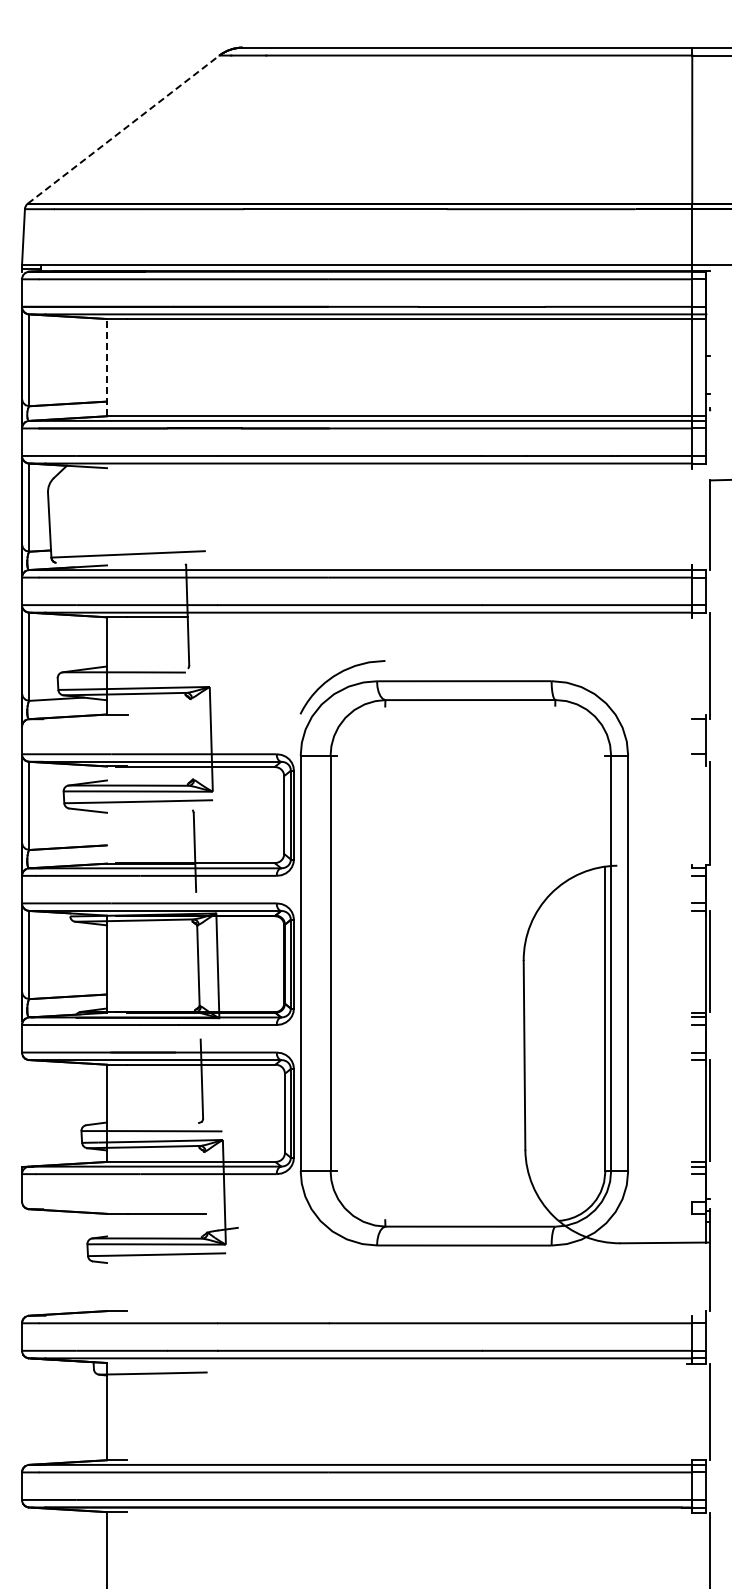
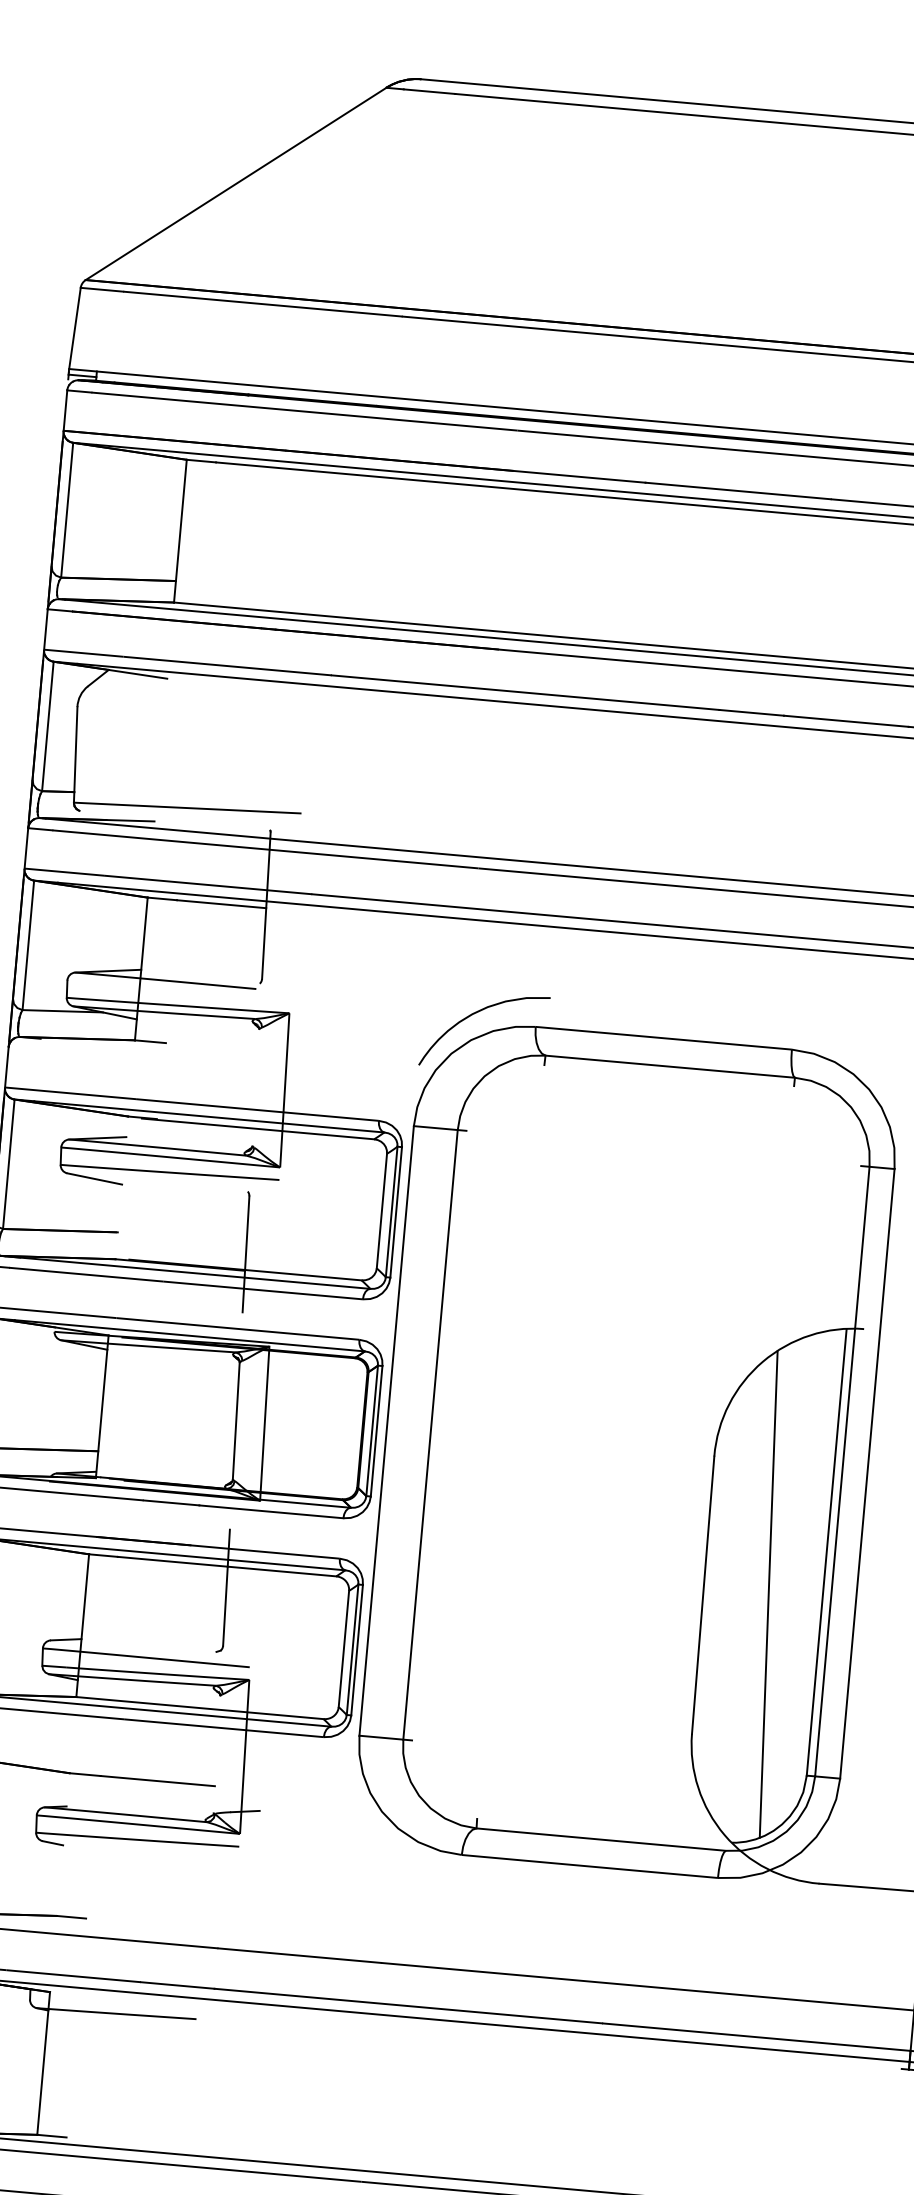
line: (124, 129) -> (237, 183), dashed -> solid
line: (107, 367) -> (181, 531), dashed -> solid
line: (568, 1050) -> (768, 1593), added

